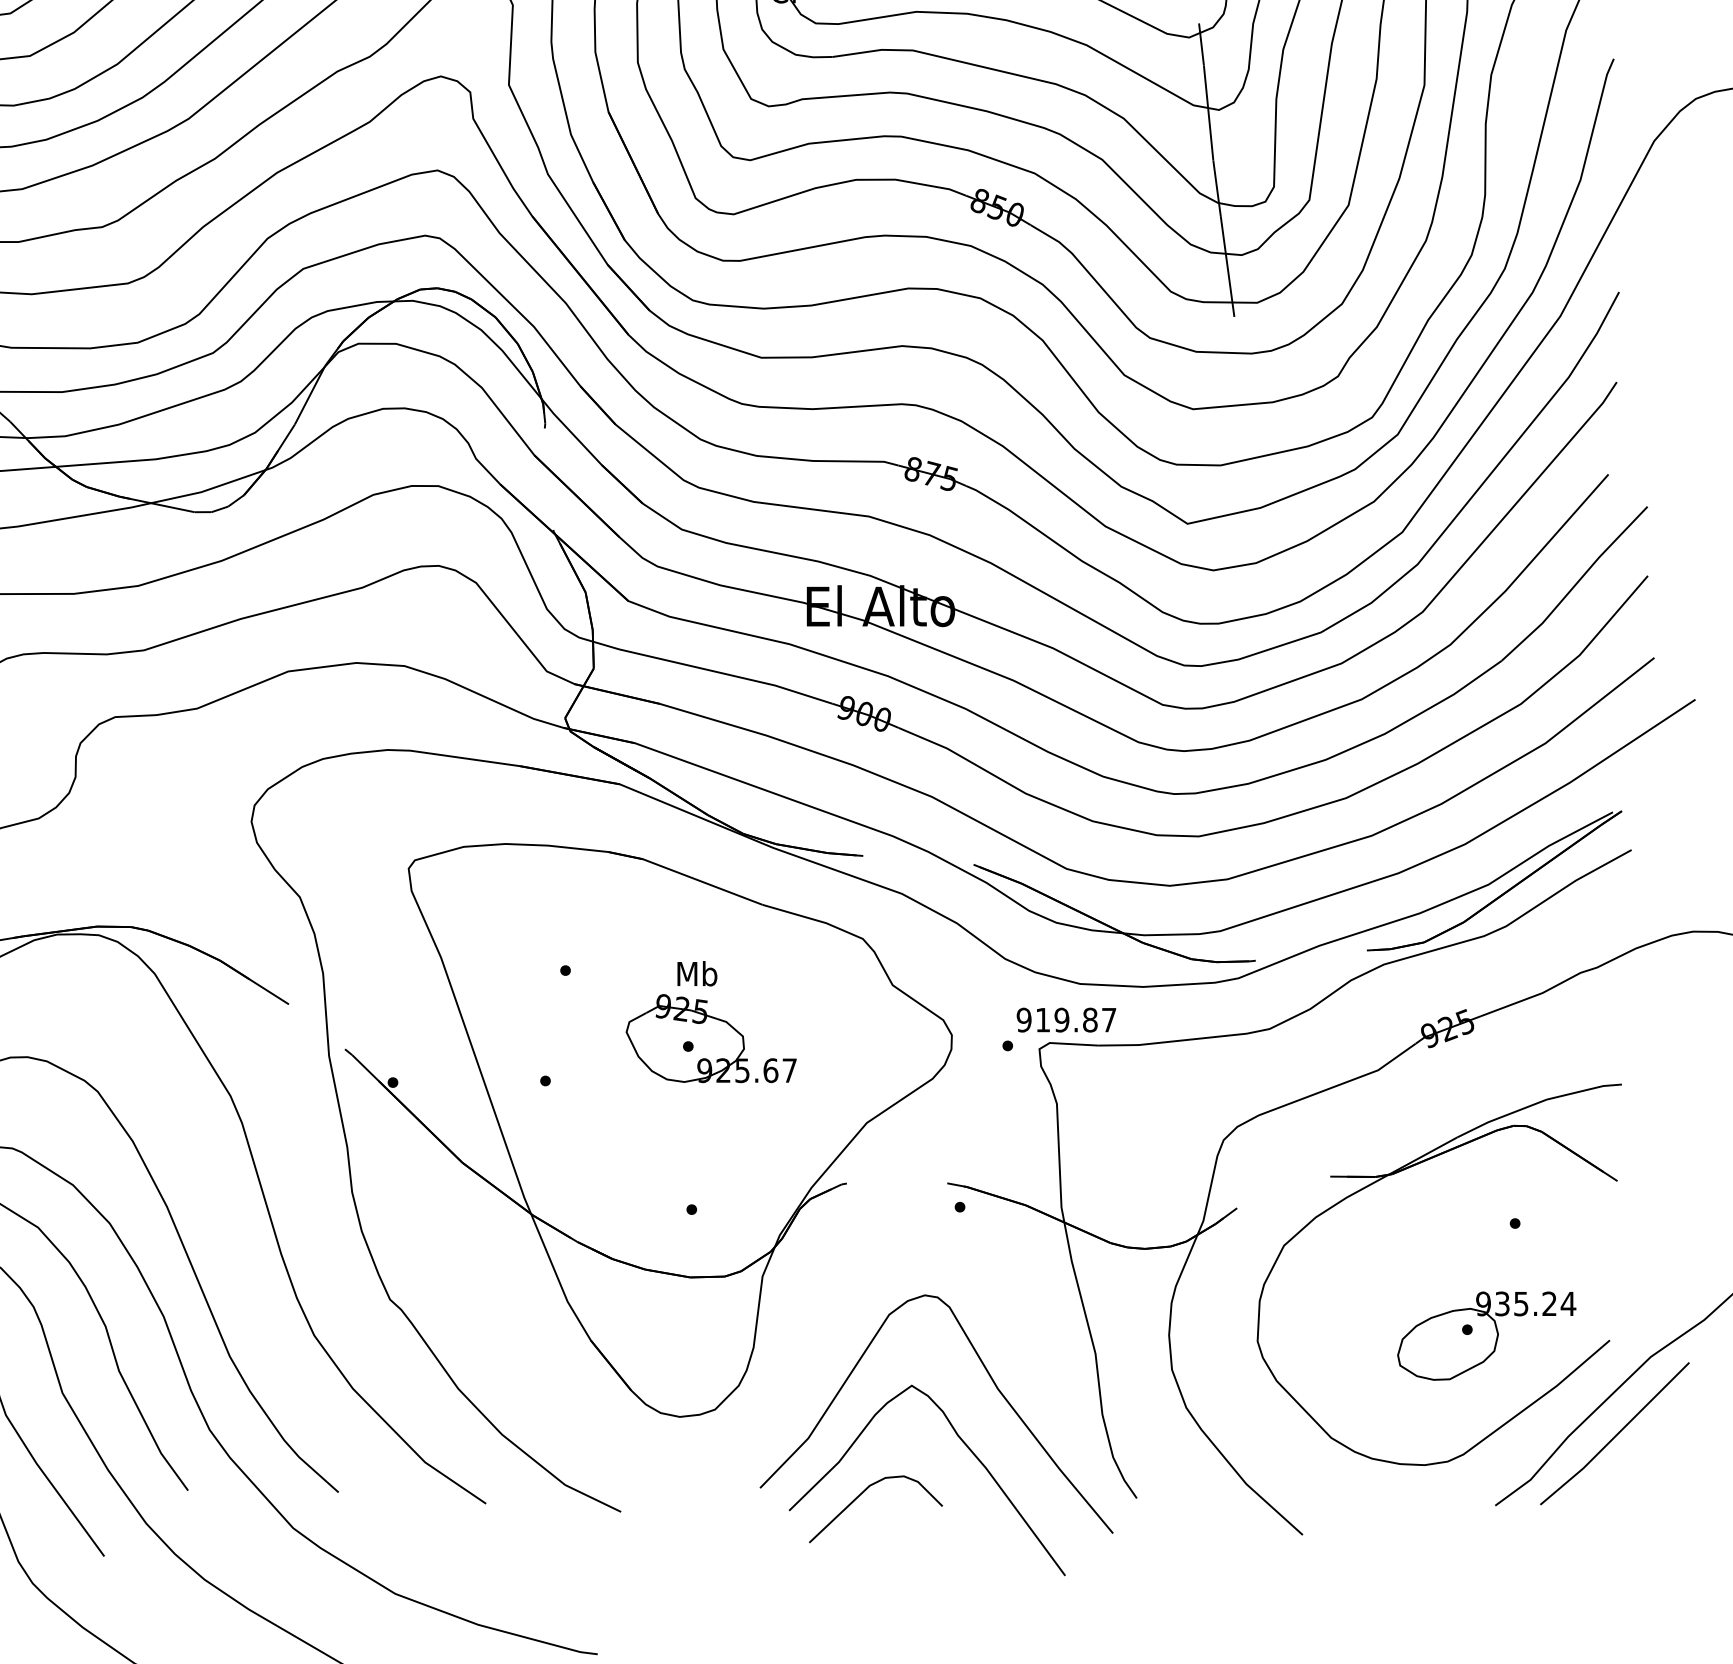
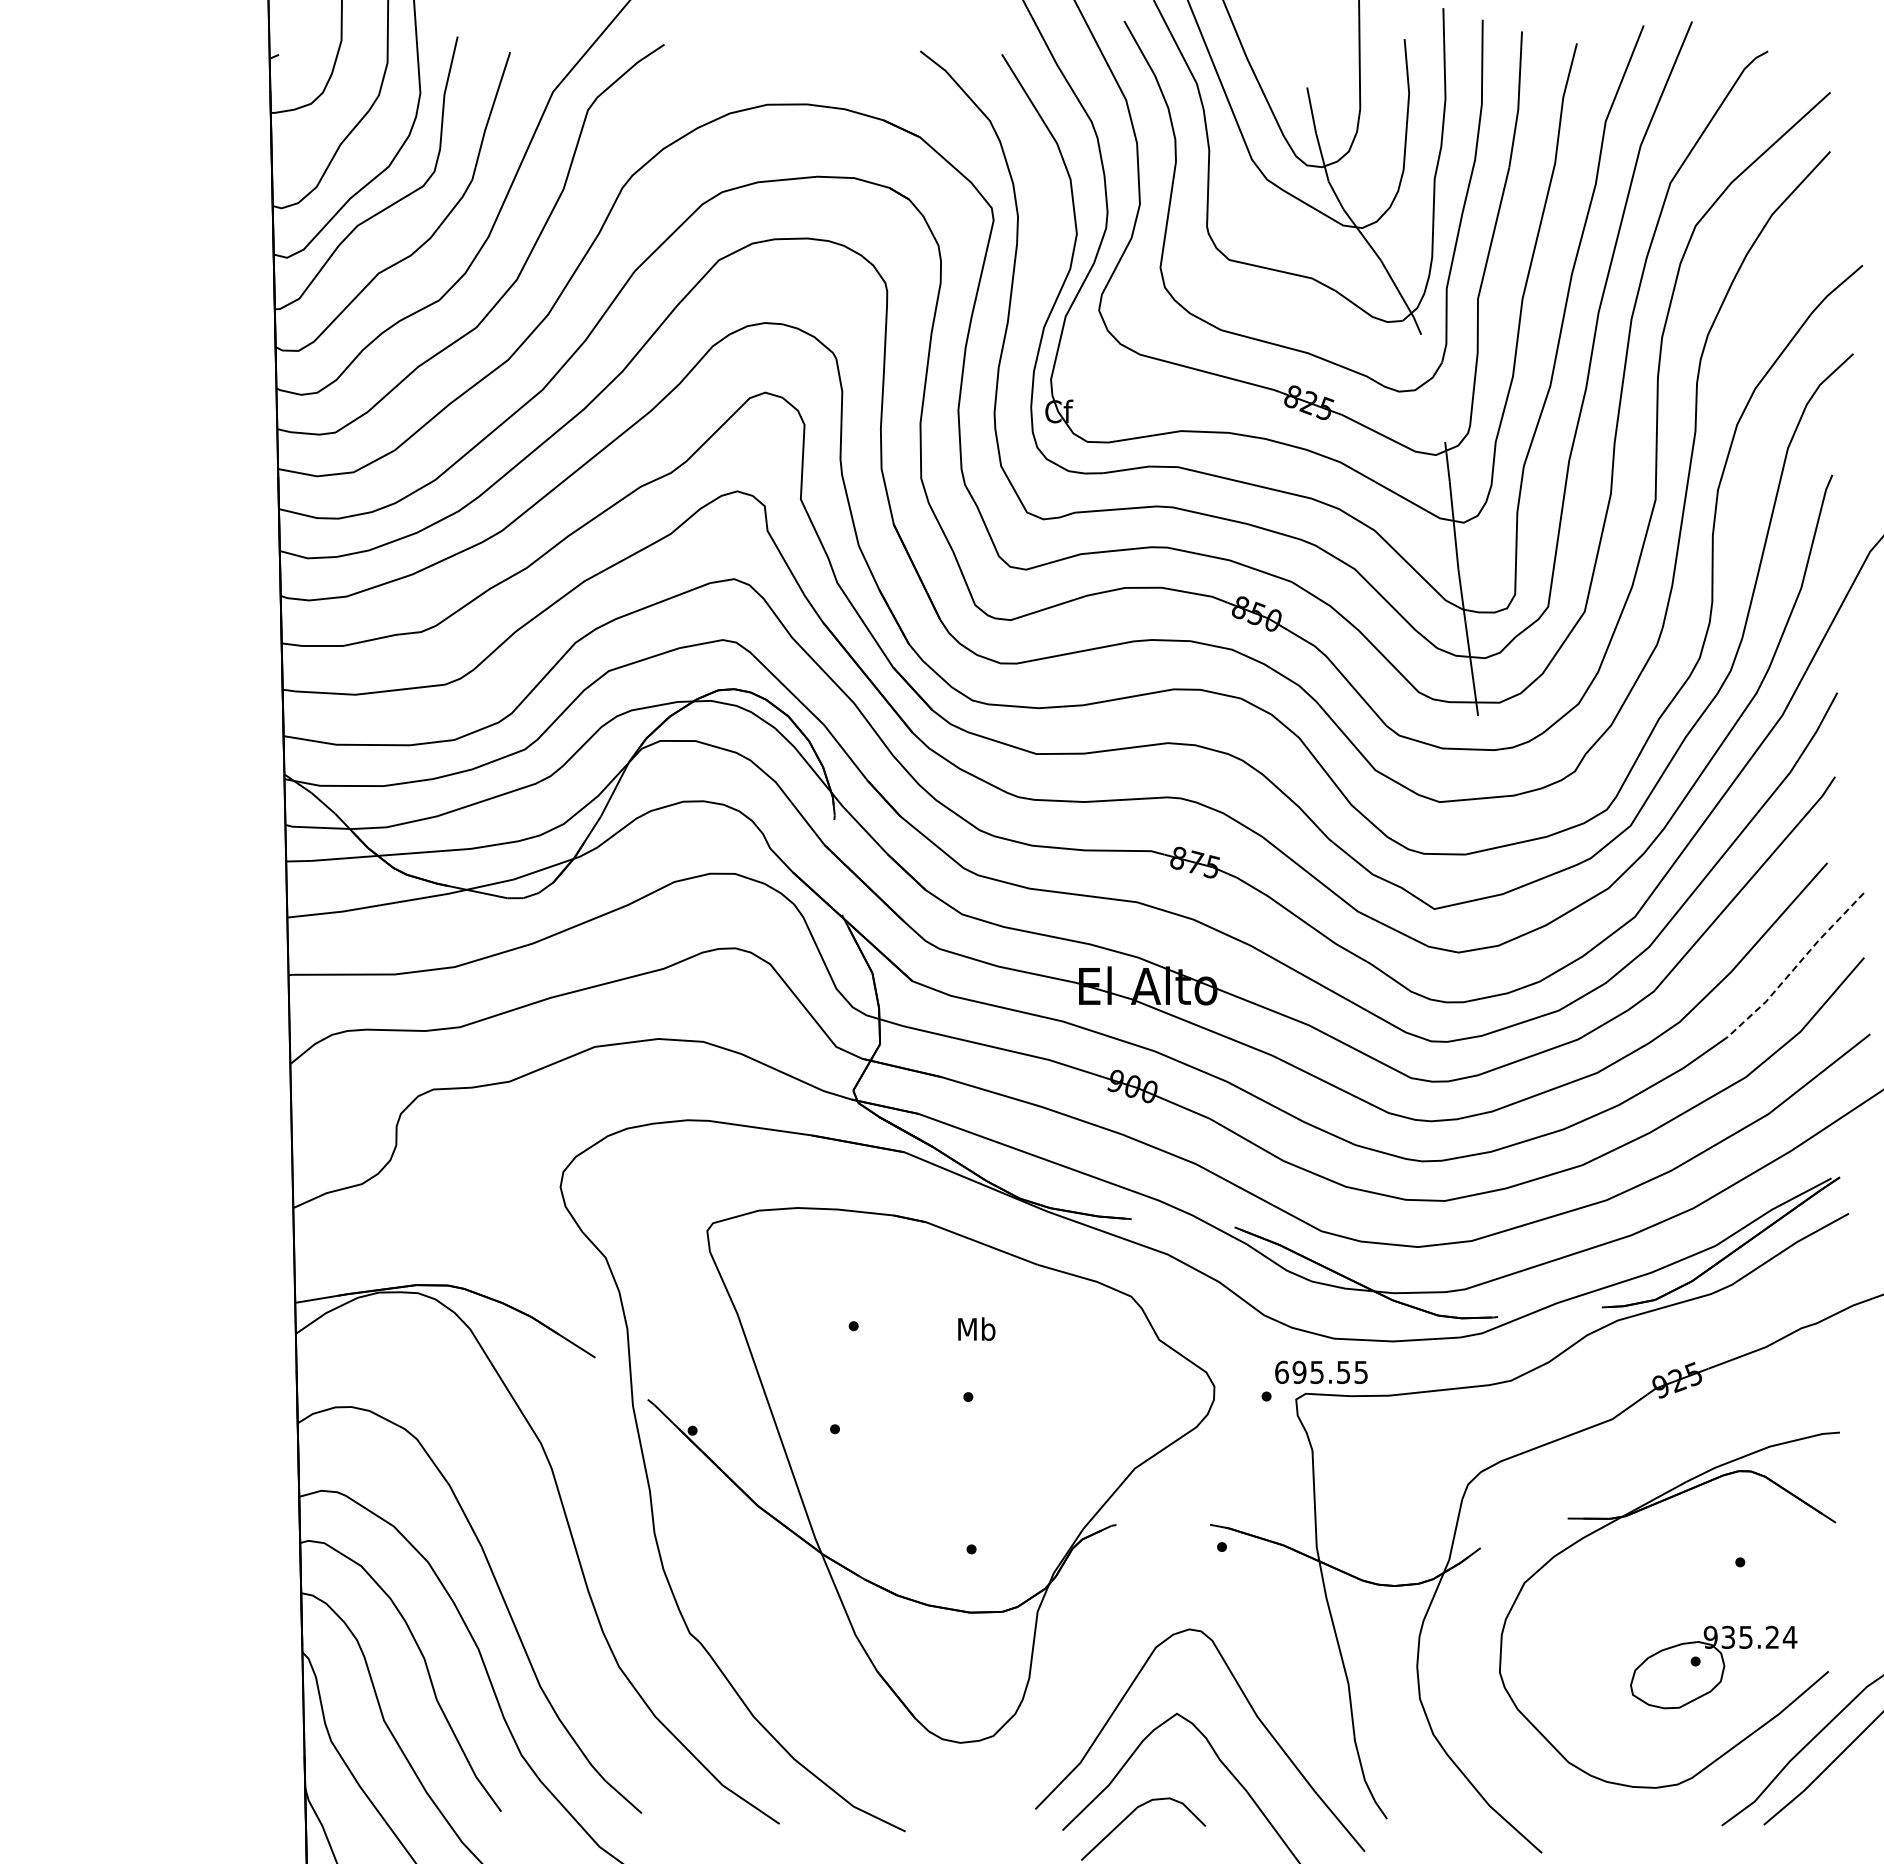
line: (1575, 584) -> (1796, 965), solid -> dashed
text: (1066, 1019) -> (1321, 1371), 919.87 -> 695.55
part: (710, 1038) -> (989, 1389), removed

